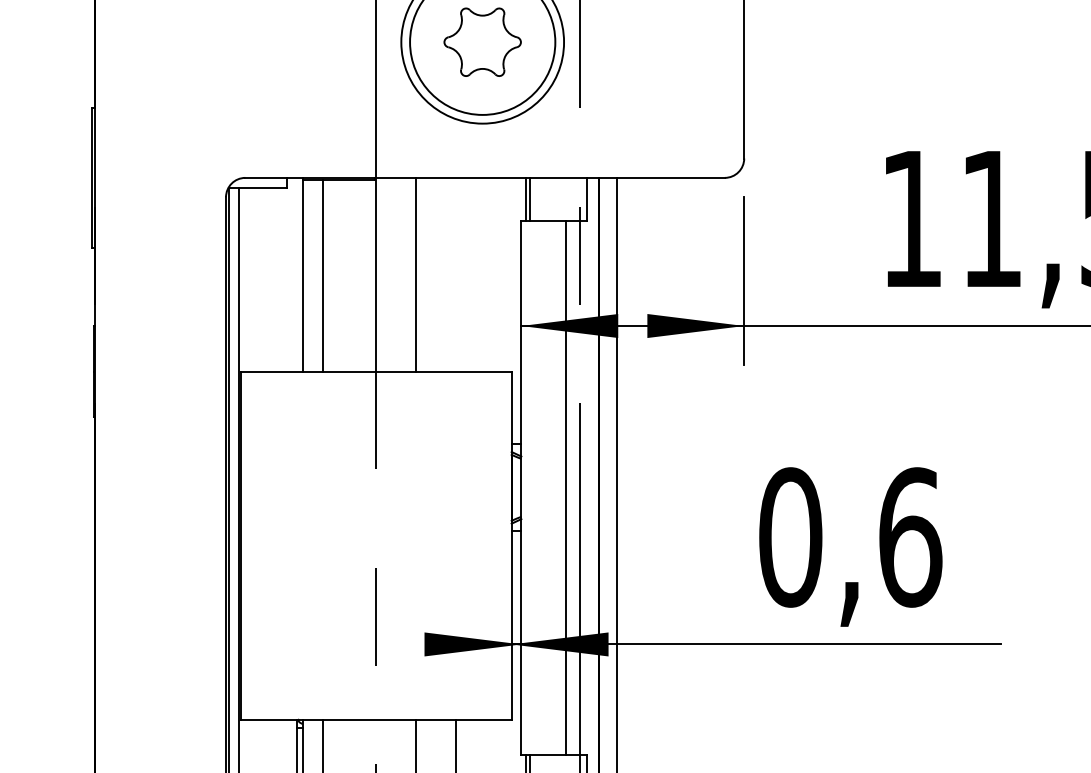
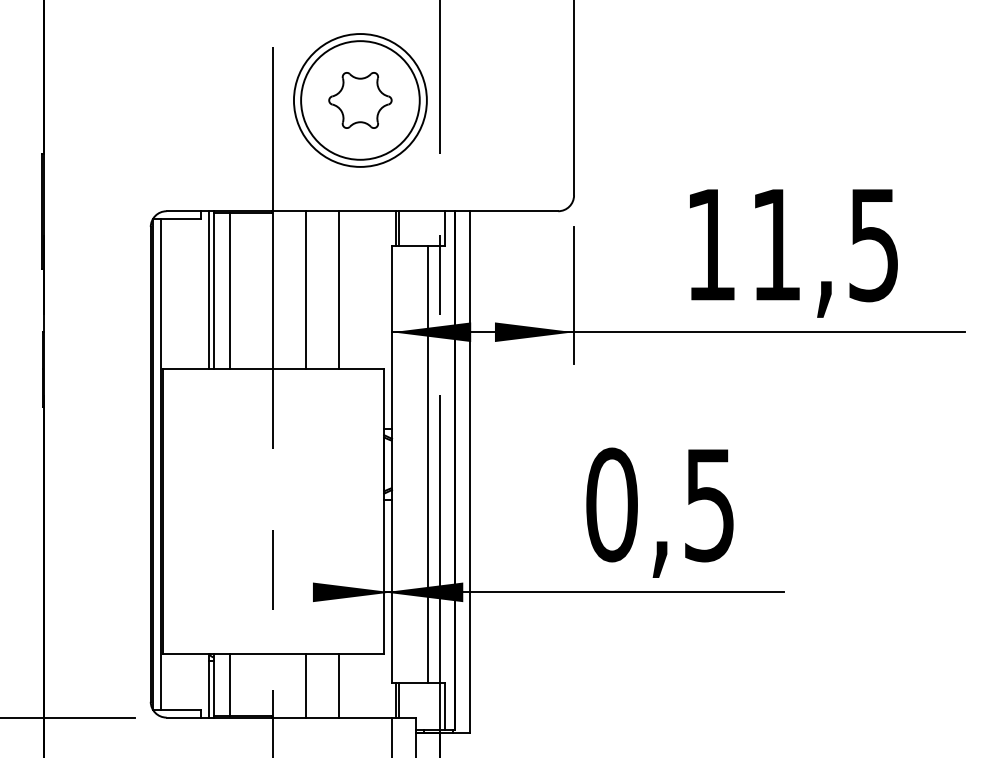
line: (296, 274) -> (208, 290), added
line: (455, 274) -> (338, 290), added
text: (911, 536) -> (710, 504), 0,6 -> 0,5

